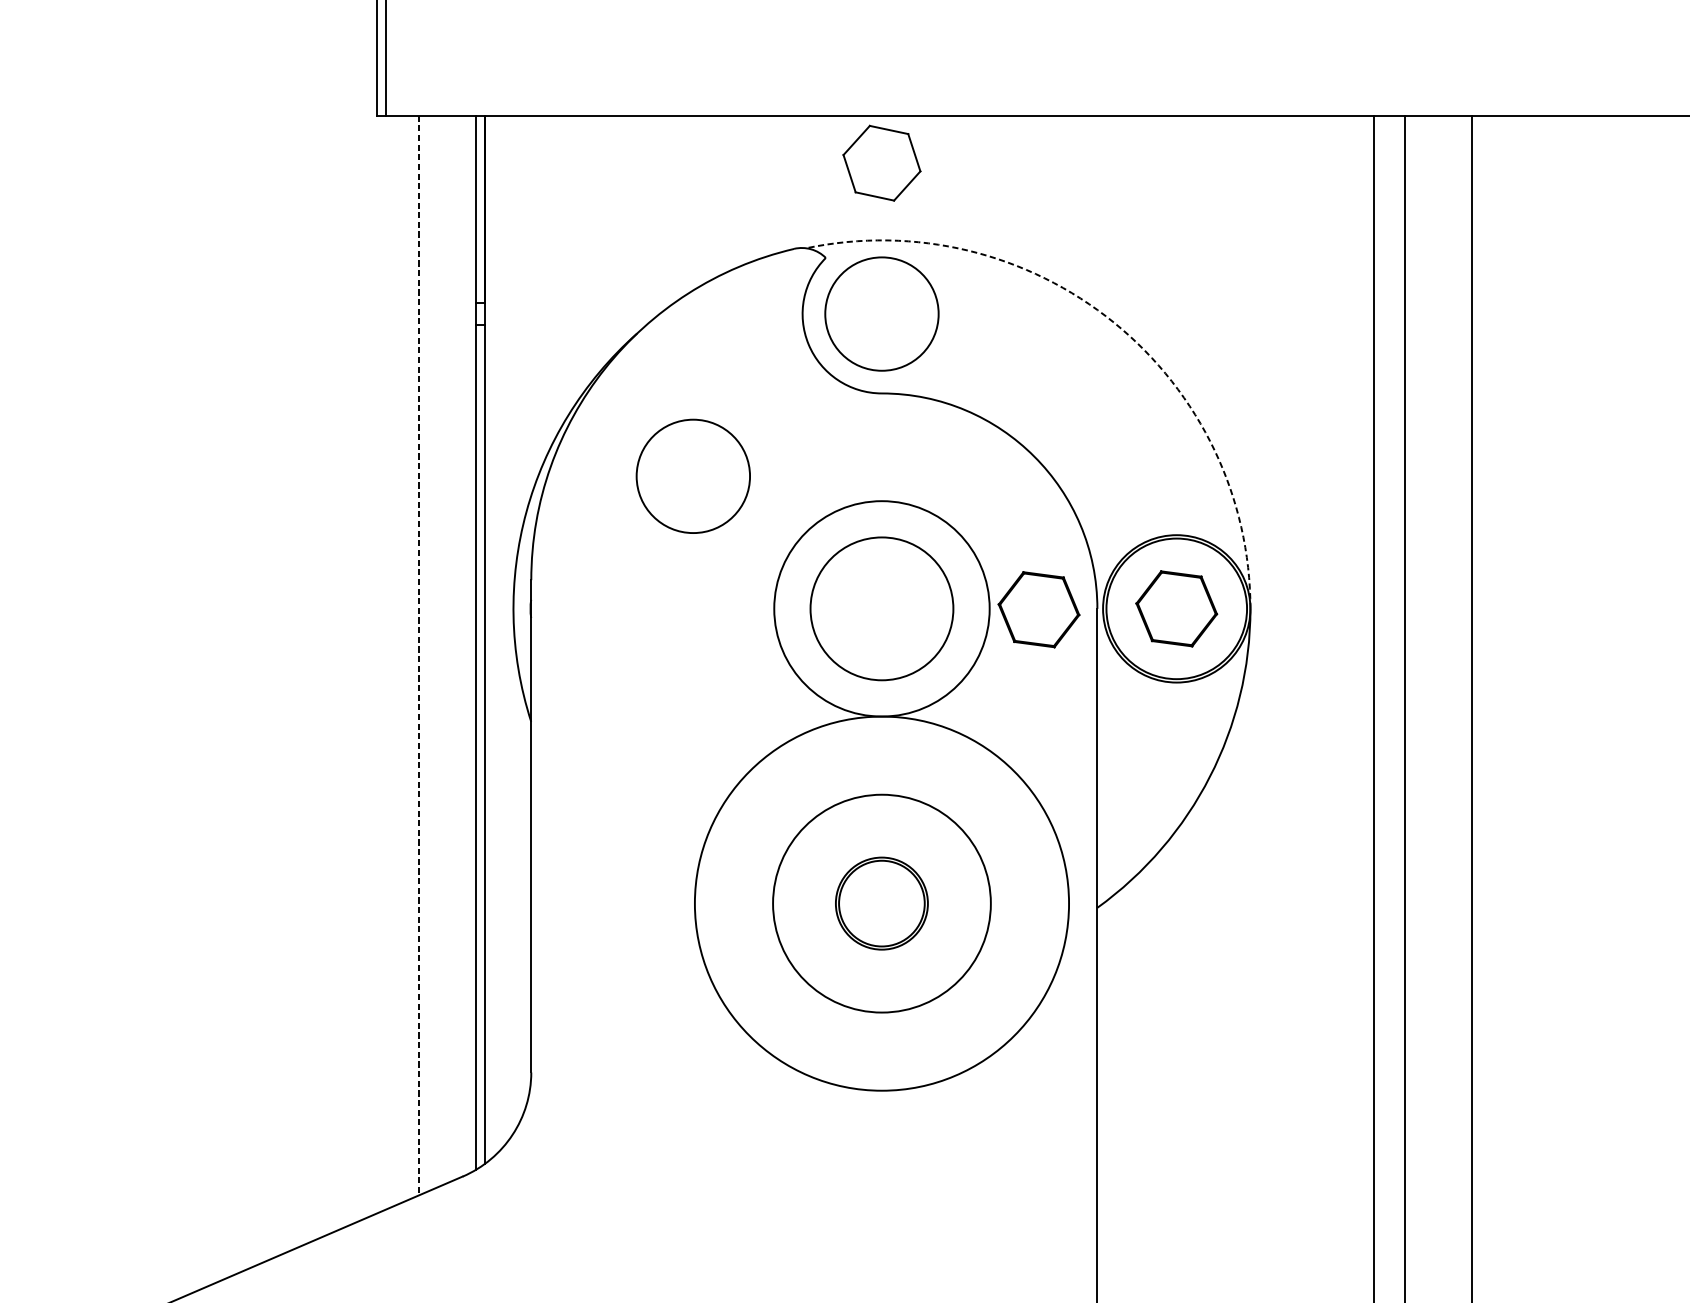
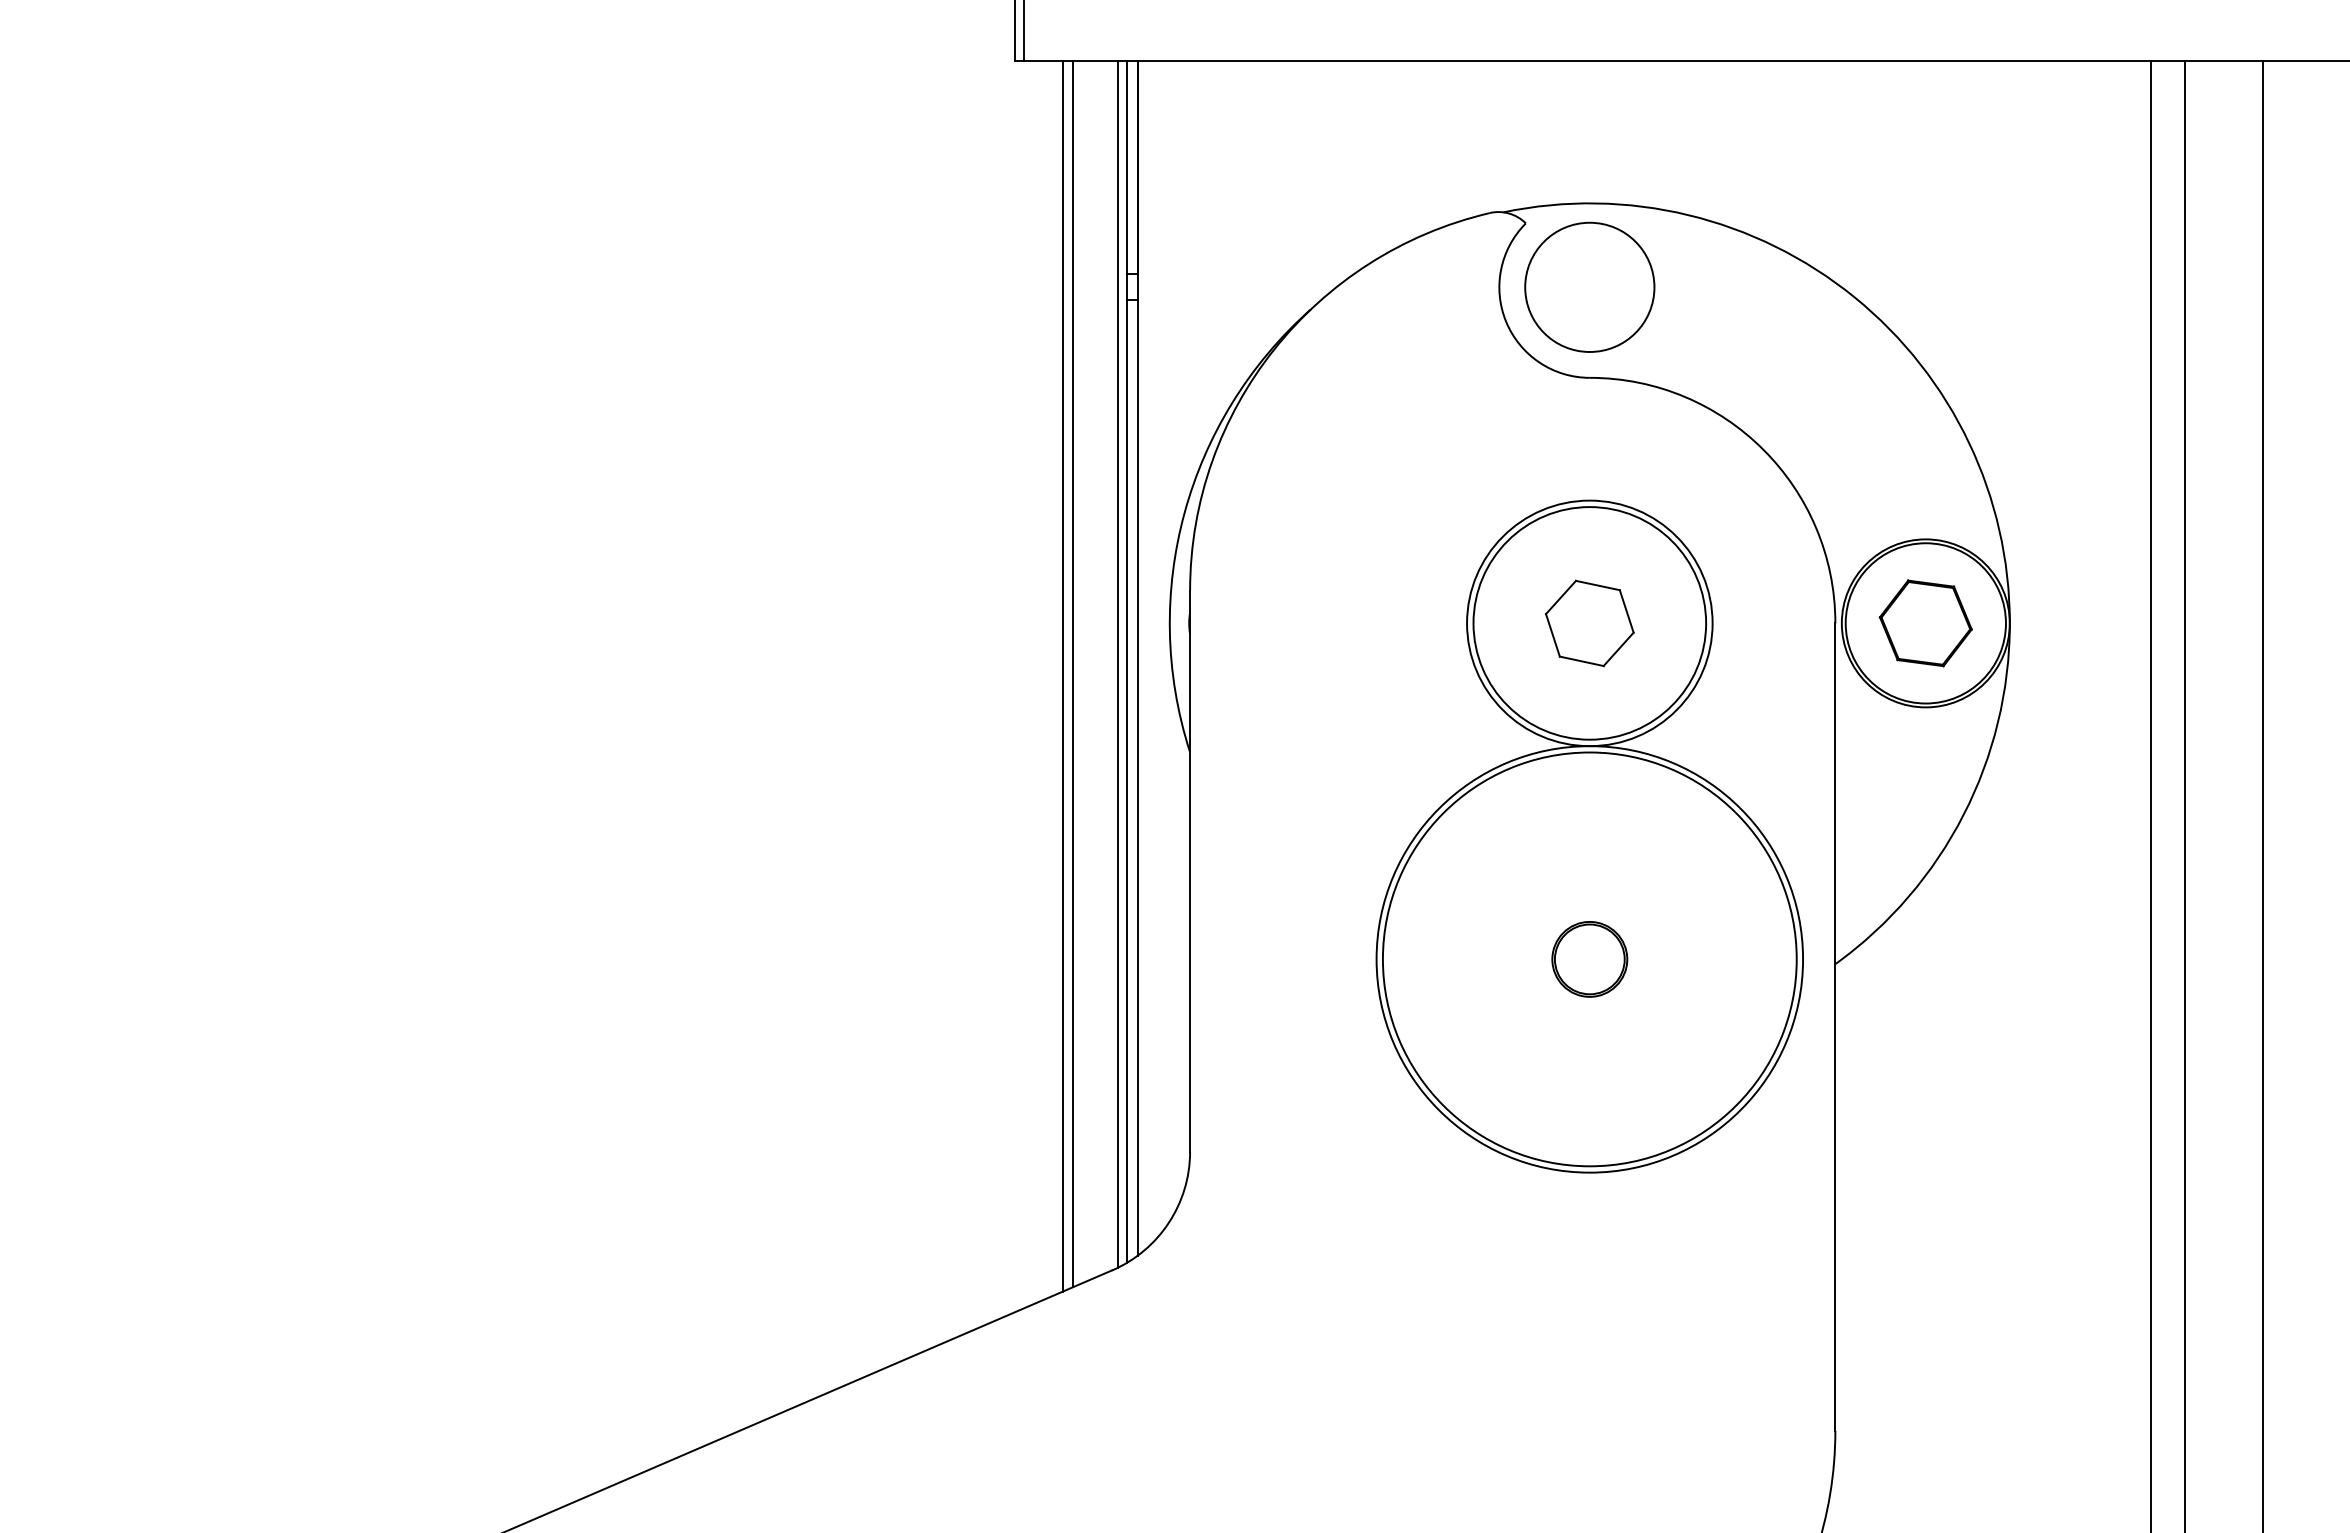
part: (881, 163) -> (1589, 623), moved
arc: (1114, 322) -> (1854, 297), dashed -> solid
circle: (693, 475) -> (1374, 471), removed
circle: (881, 608) -> (1589, 623), size x1.43
part: (1038, 609) -> (1768, 624), removed
line: (467, 644) -> (1117, 664), added
line: (429, 653) -> (1073, 674), added
line: (419, 656) -> (1062, 677), dashed -> solid
circle: (881, 903) -> (1589, 959), size x1.67
part: (881, 903) -> (1589, 959), size x0.71

